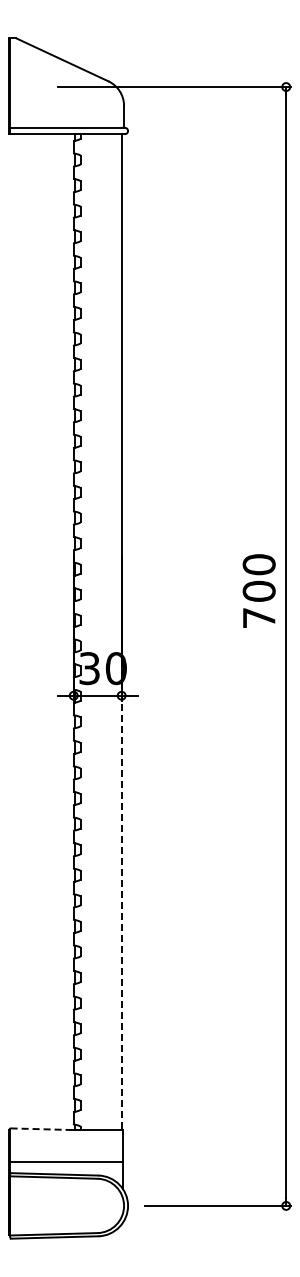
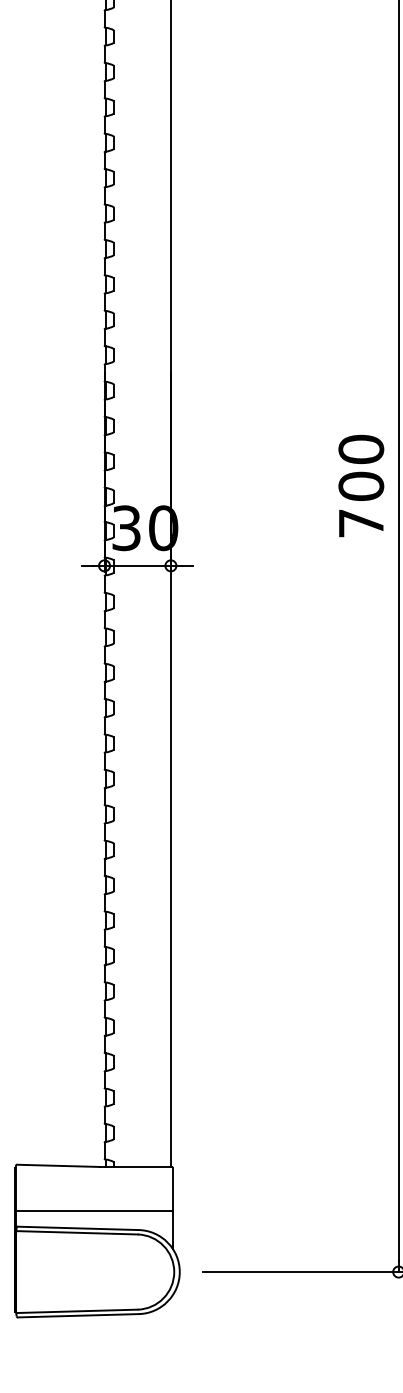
text: (258, 590) -> (360, 485), moved
line: (121, 895) -> (170, 842), dashed -> solid
line: (40, 1129) -> (58, 1166), dashed -> solid

